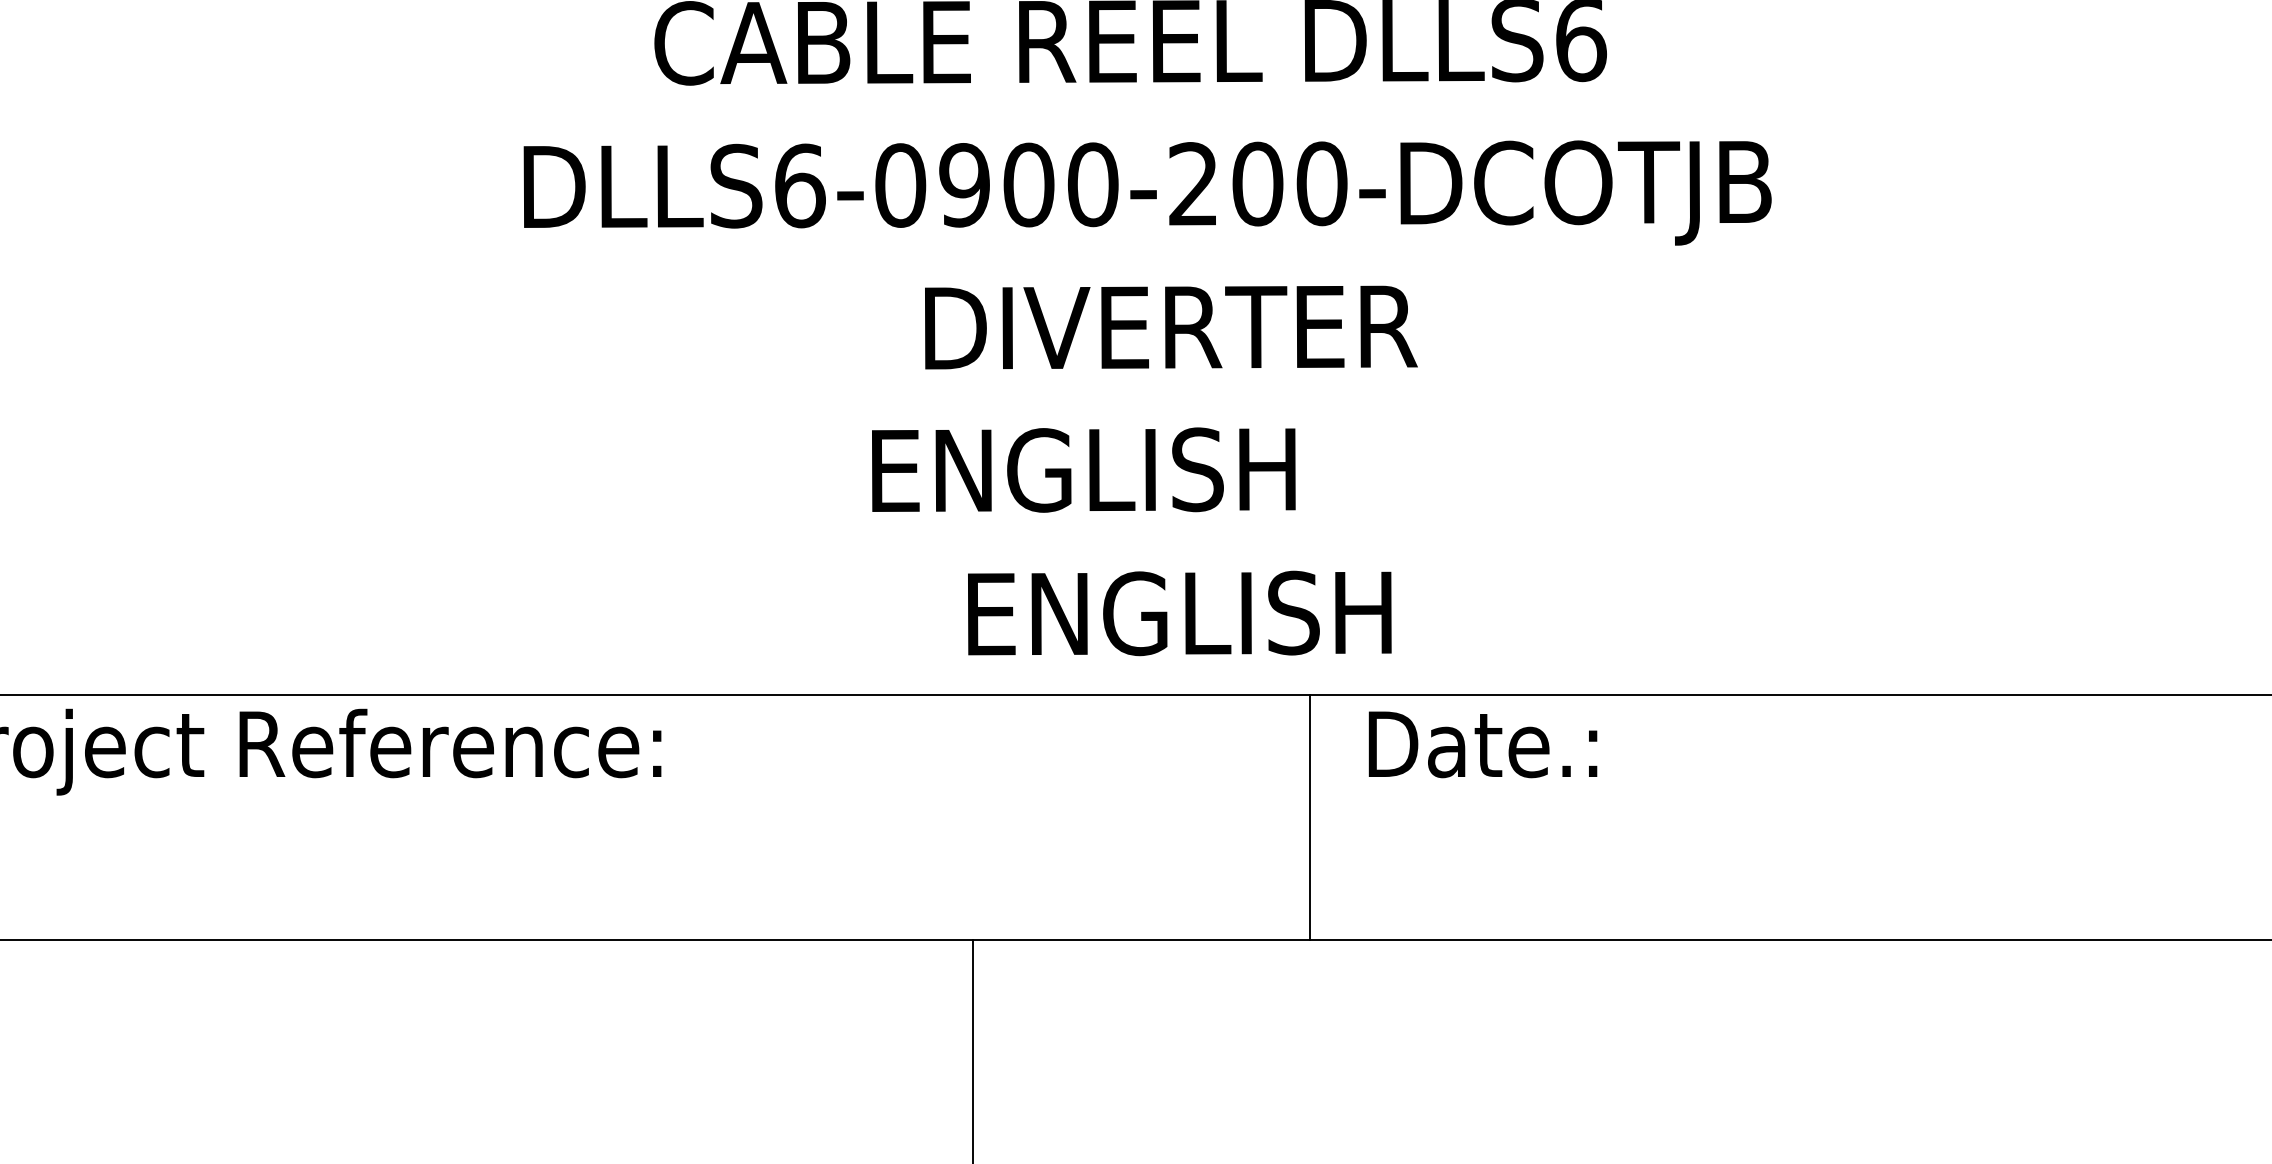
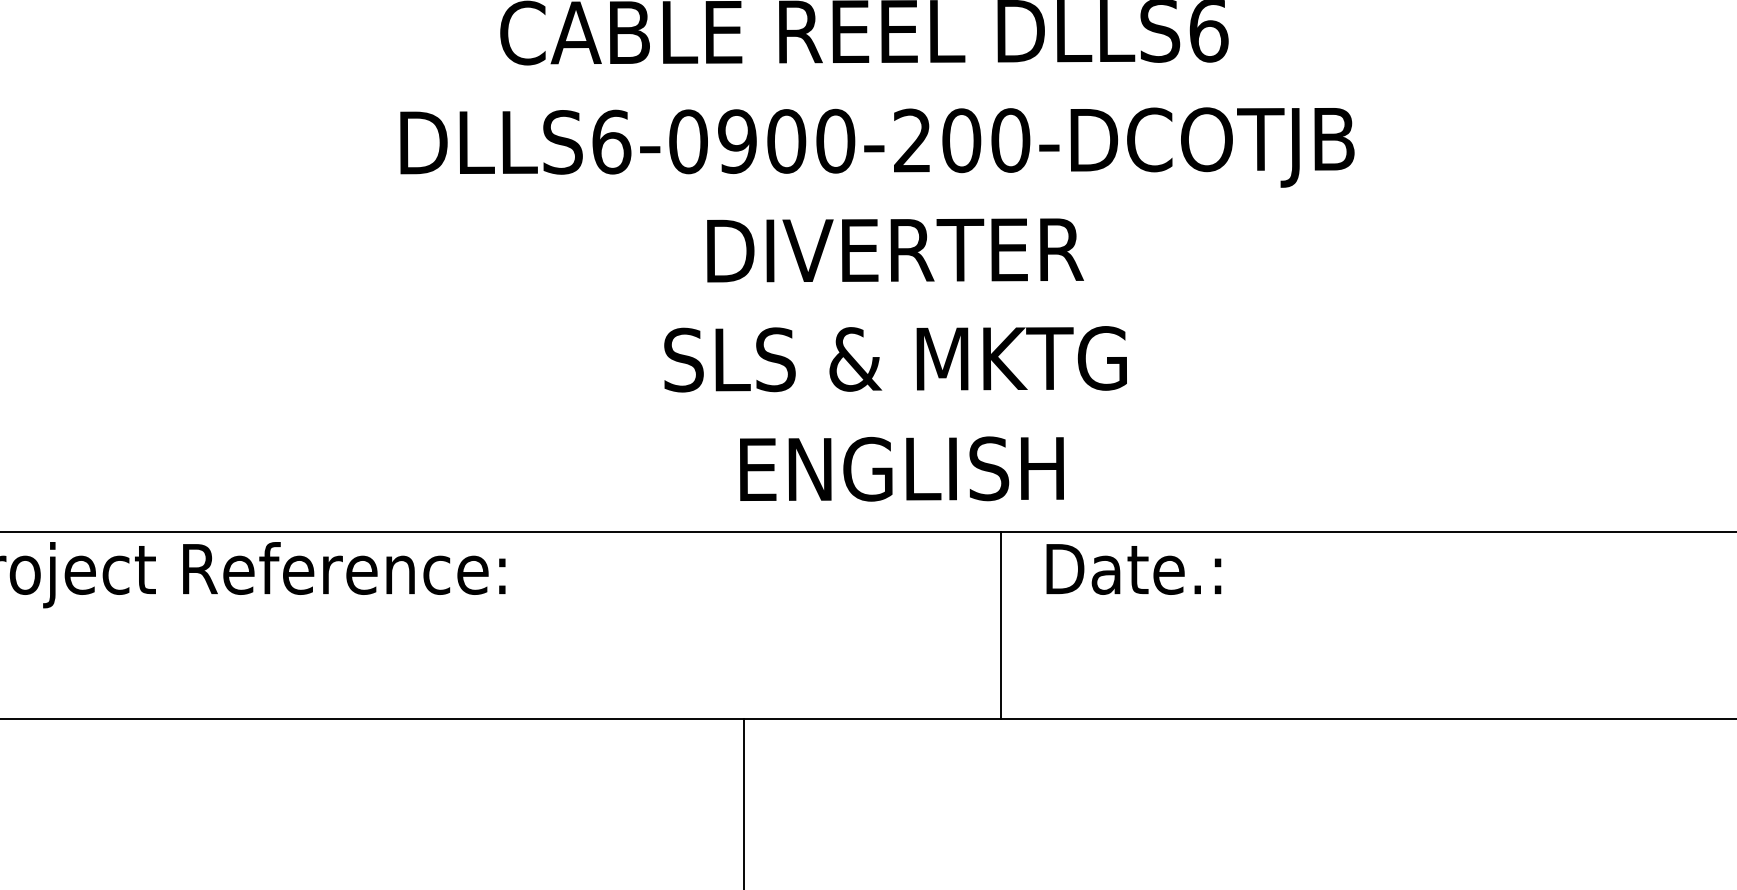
text: (1171, 470) -> (895, 359), ENGLISH -> SLS & MKTG

